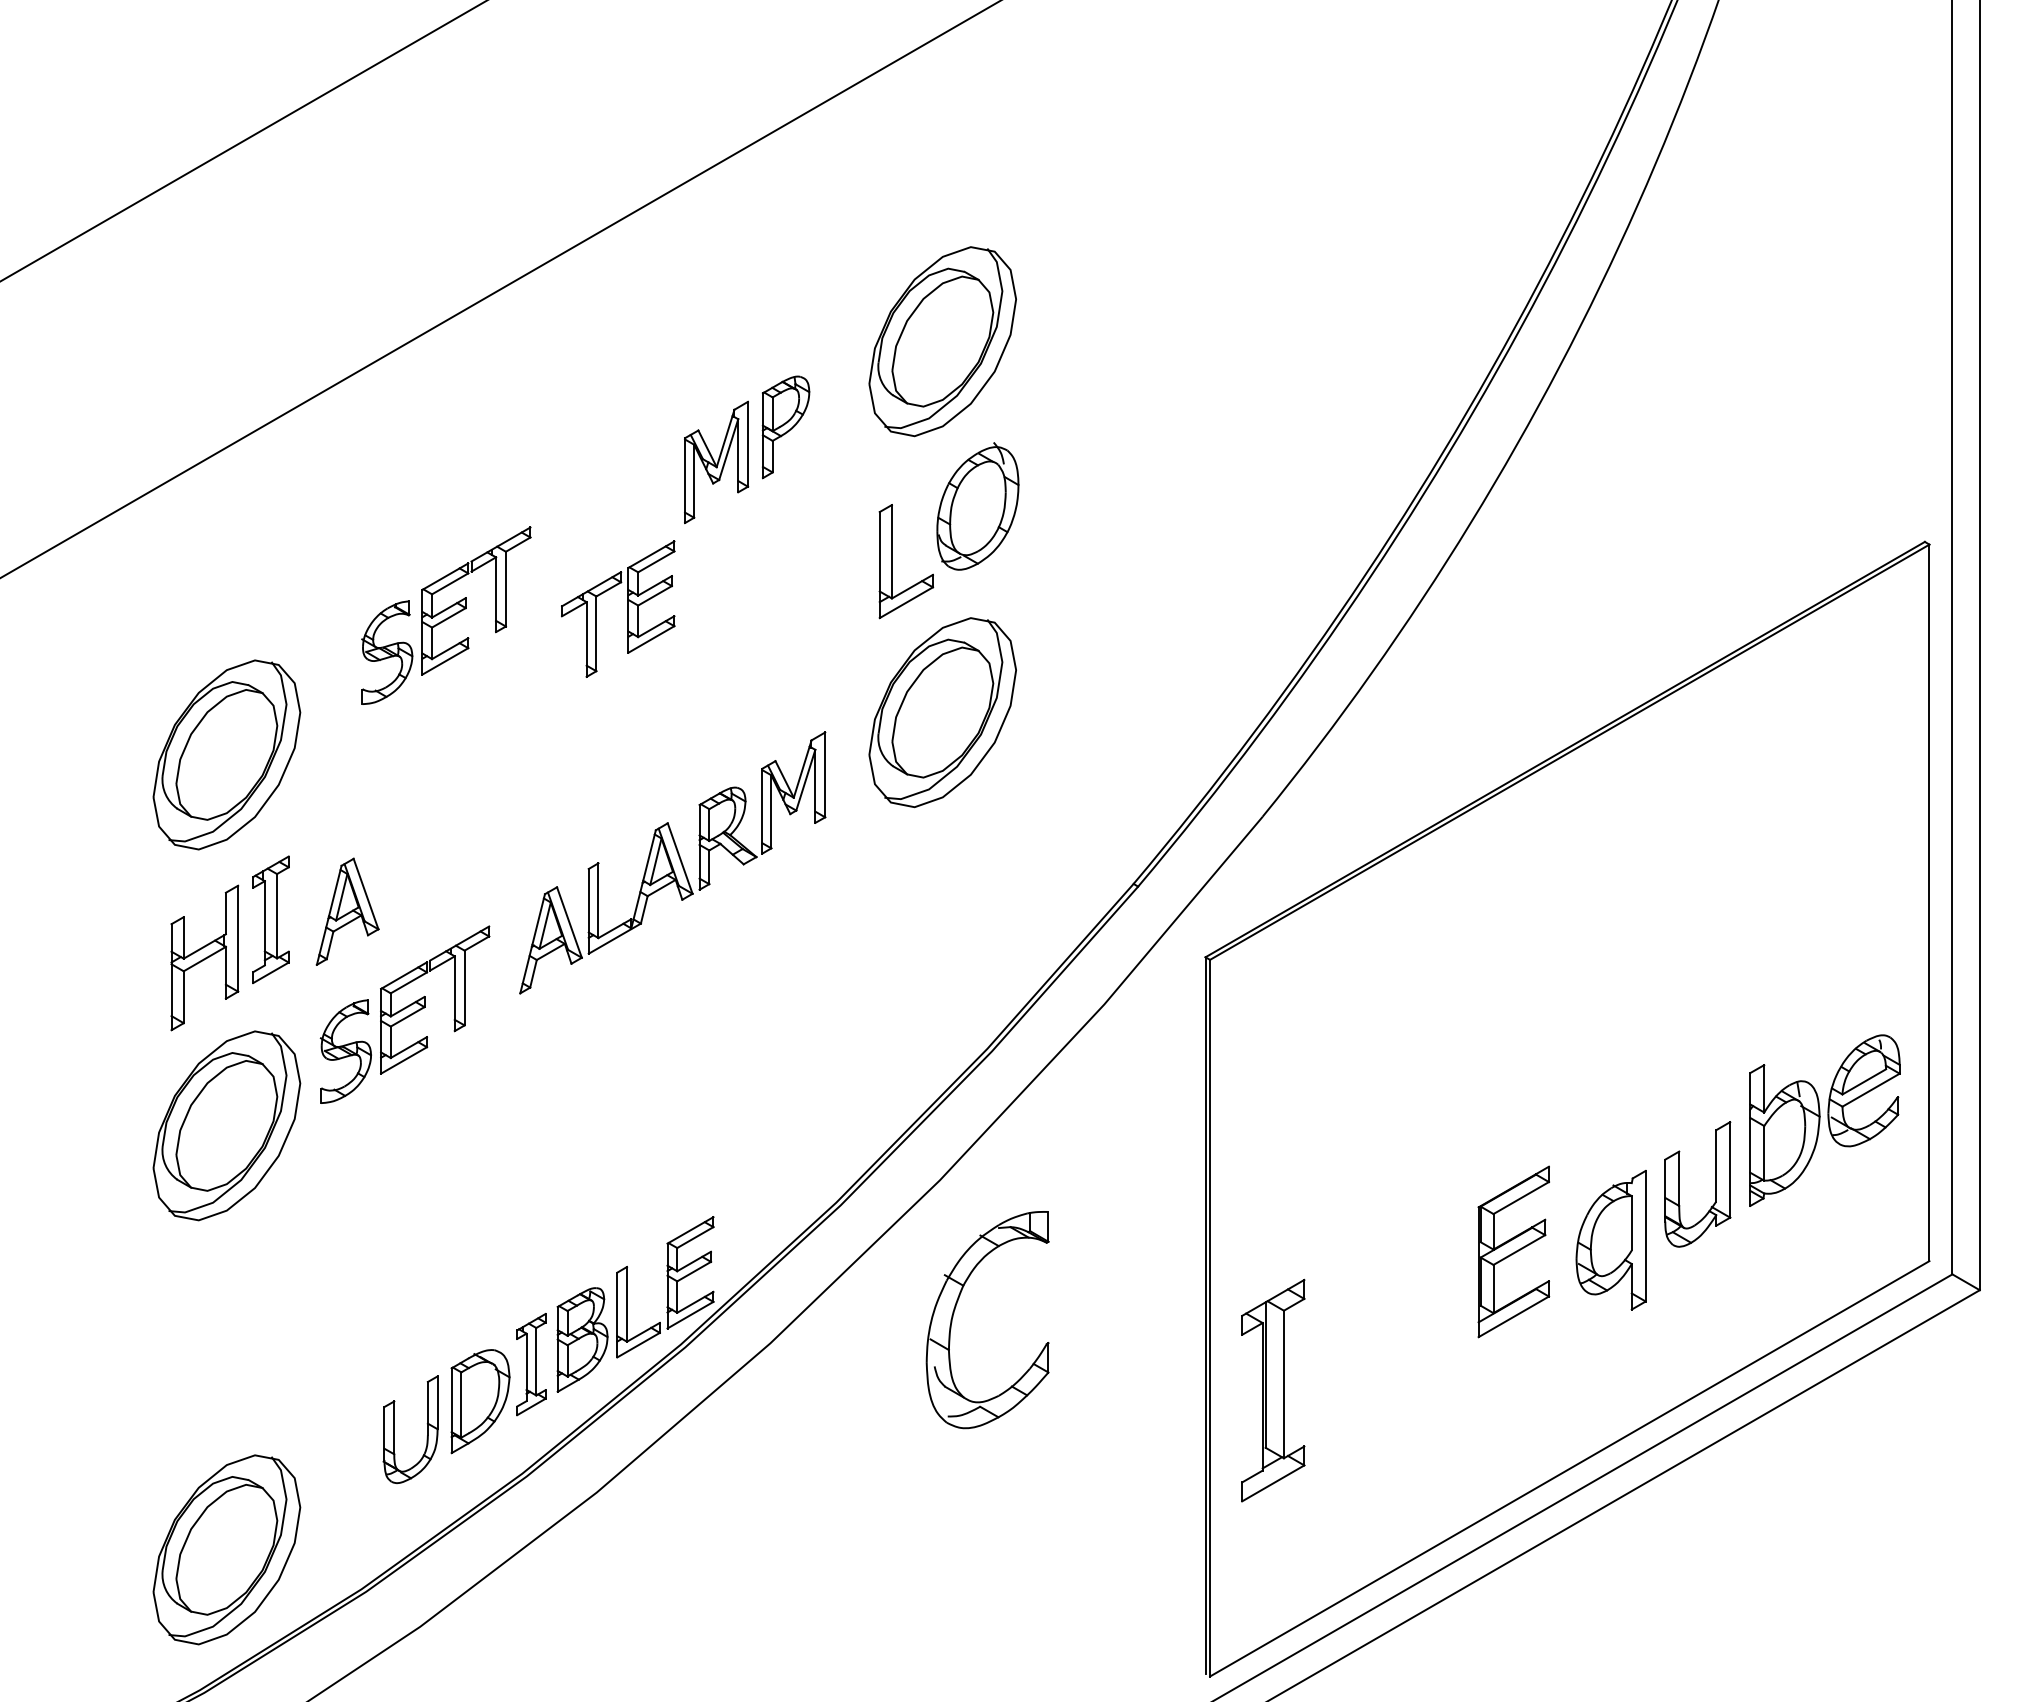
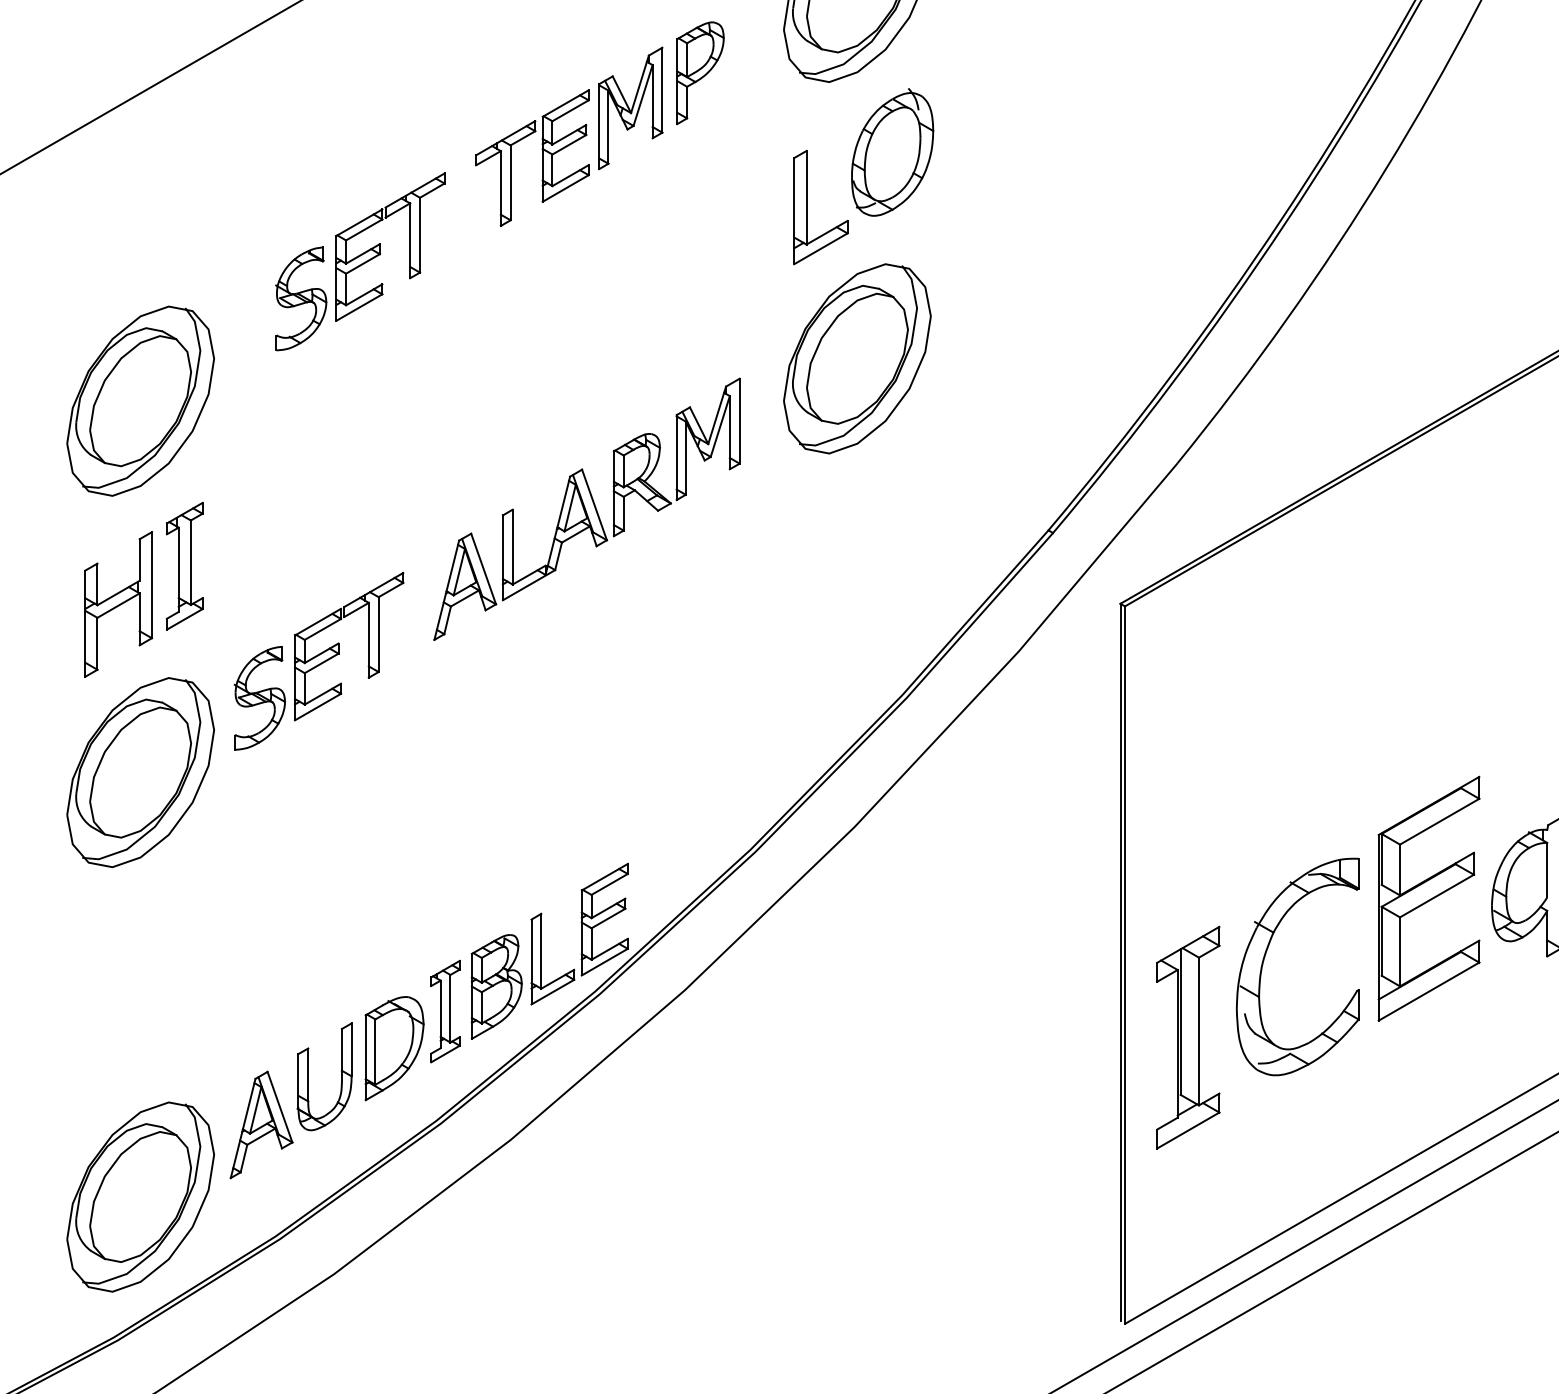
part: (627, 608) -> (541, 157), moved
part: (347, 911) -> (261, 1124), moved
part: (1513, 1251) -> (1428, 898), size x1.43
part: (954, 1313) -> (1264, 960), moved

